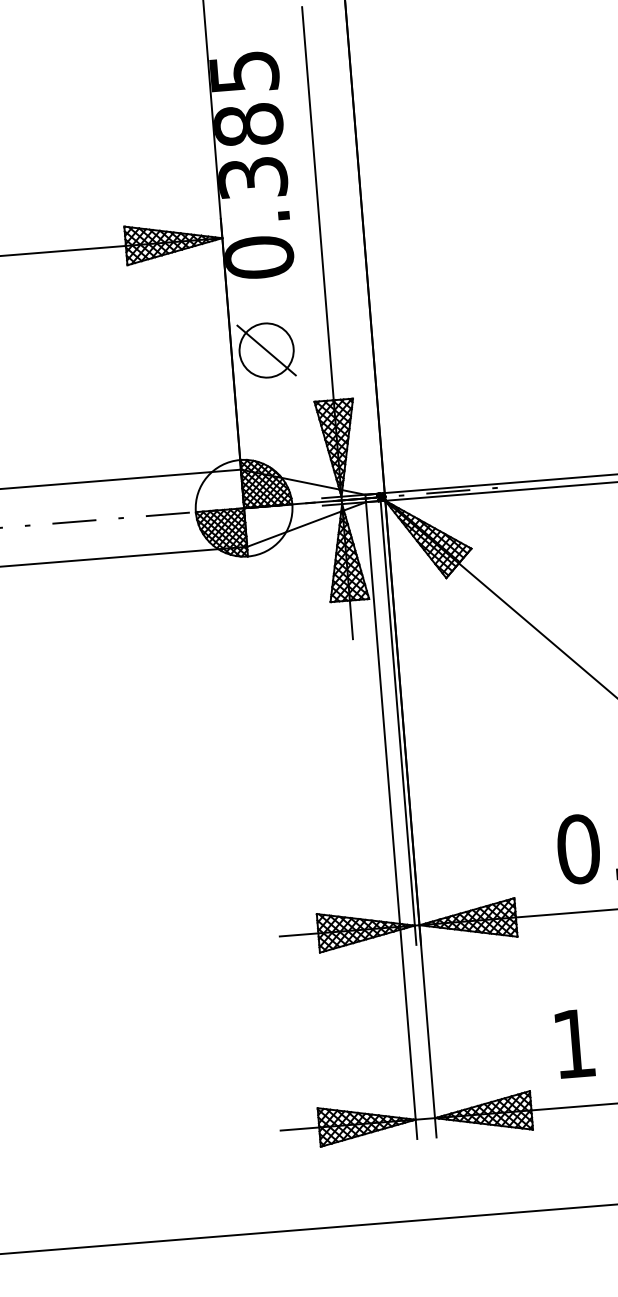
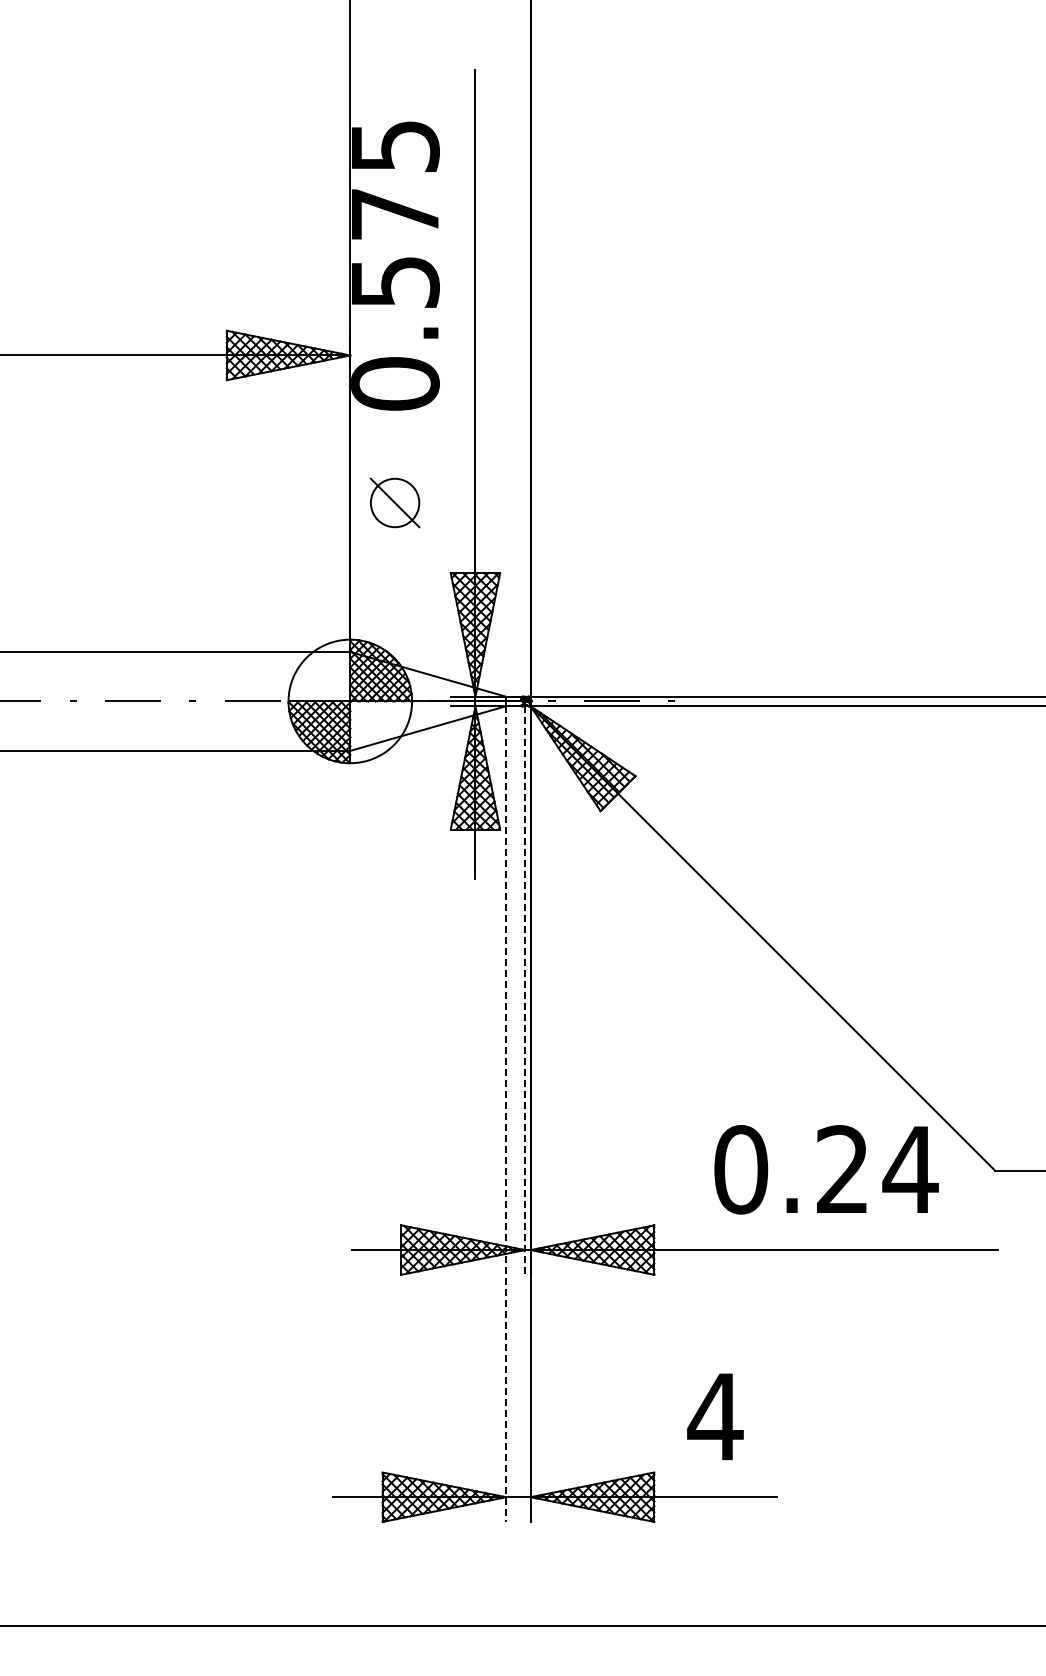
text: (250, 151) -> (395, 247), 0.385 -> 0.575
part: (266, 350) -> (394, 502), size x0.7
line: (398, 723) -> (524, 991), solid -> dashed
line: (391, 820) -> (506, 1114), solid -> dashed
text: (574, 1043) -> (715, 1416), 1 -> 4

